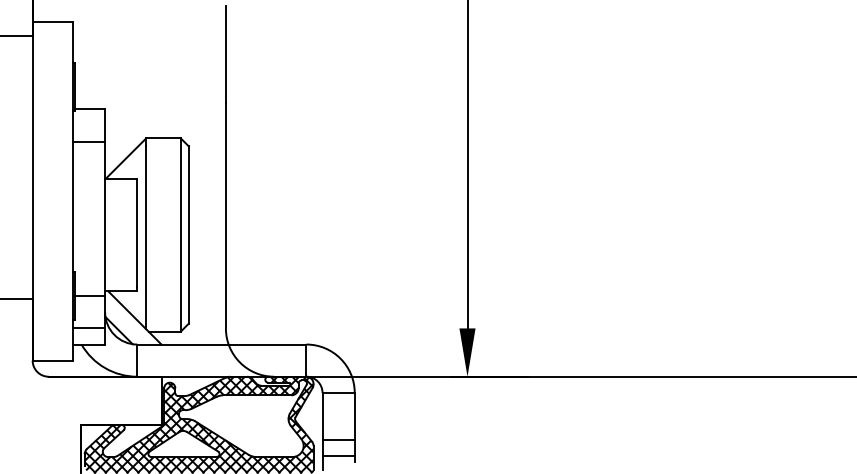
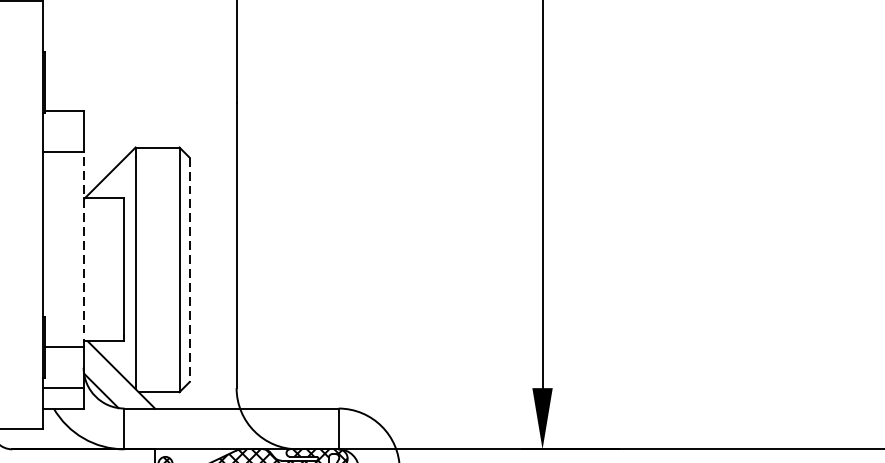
line: (105, 218) -> (84, 248), solid -> dashed
line: (188, 235) -> (189, 270), solid -> dashed

